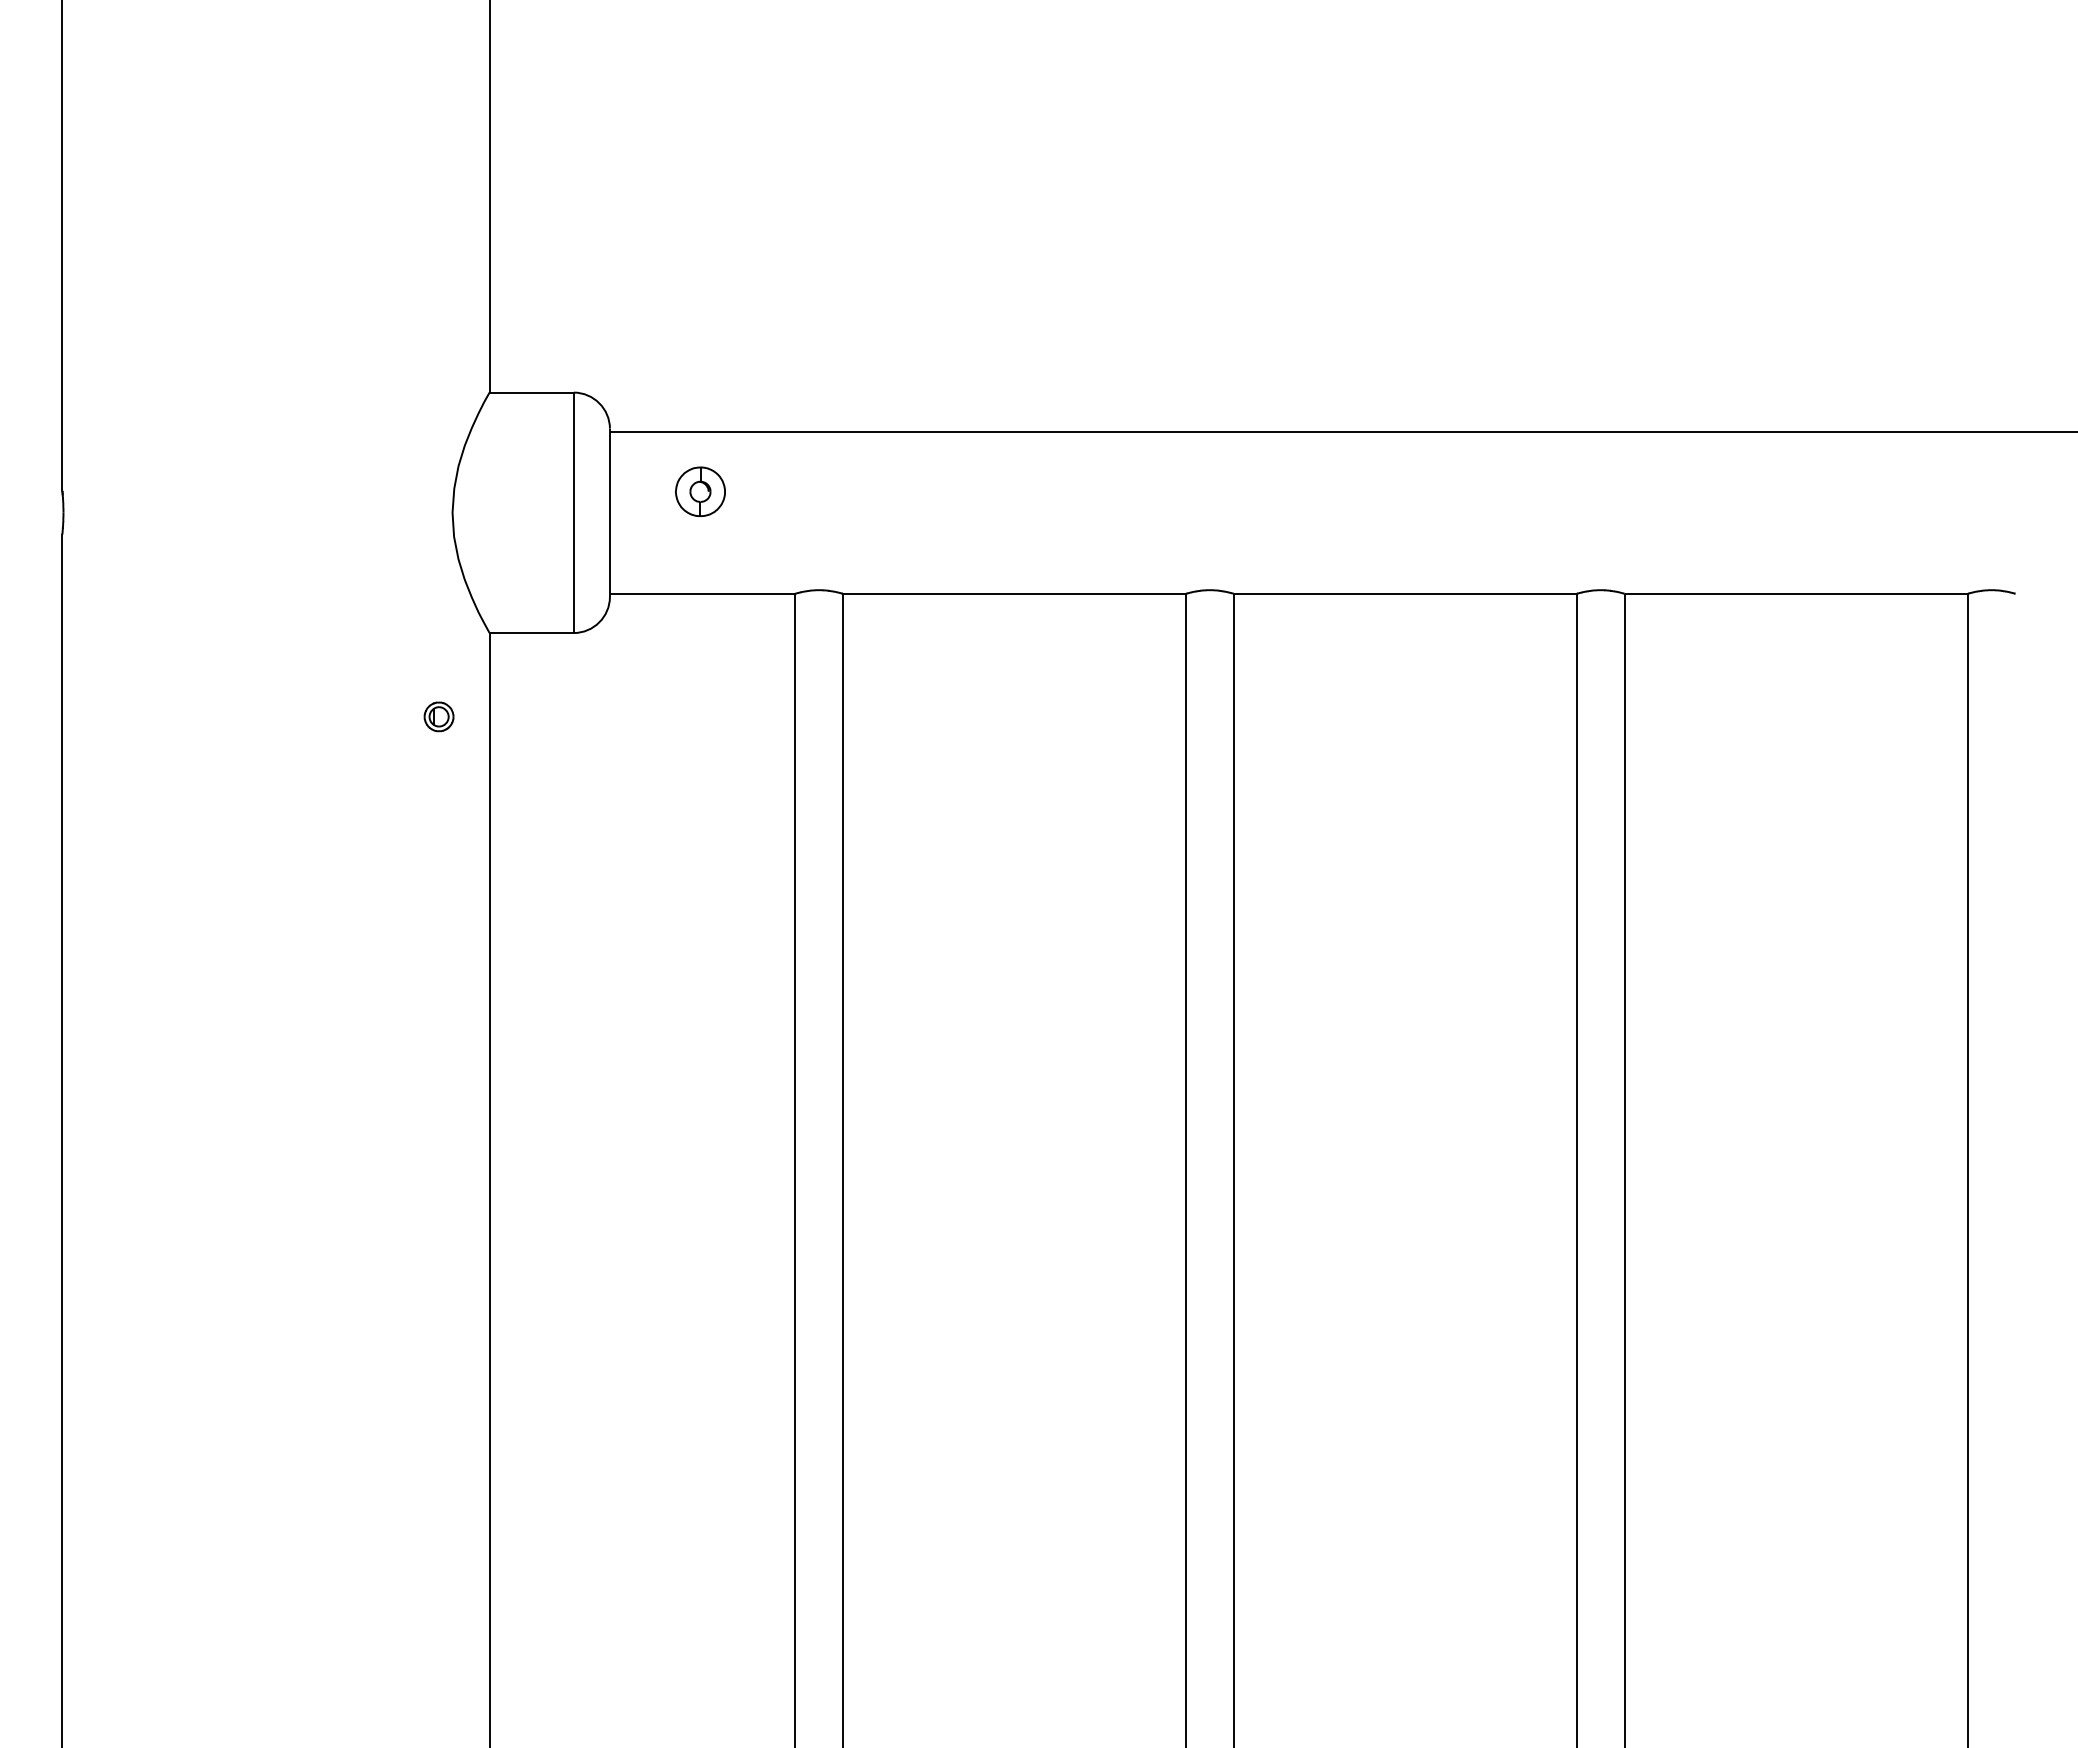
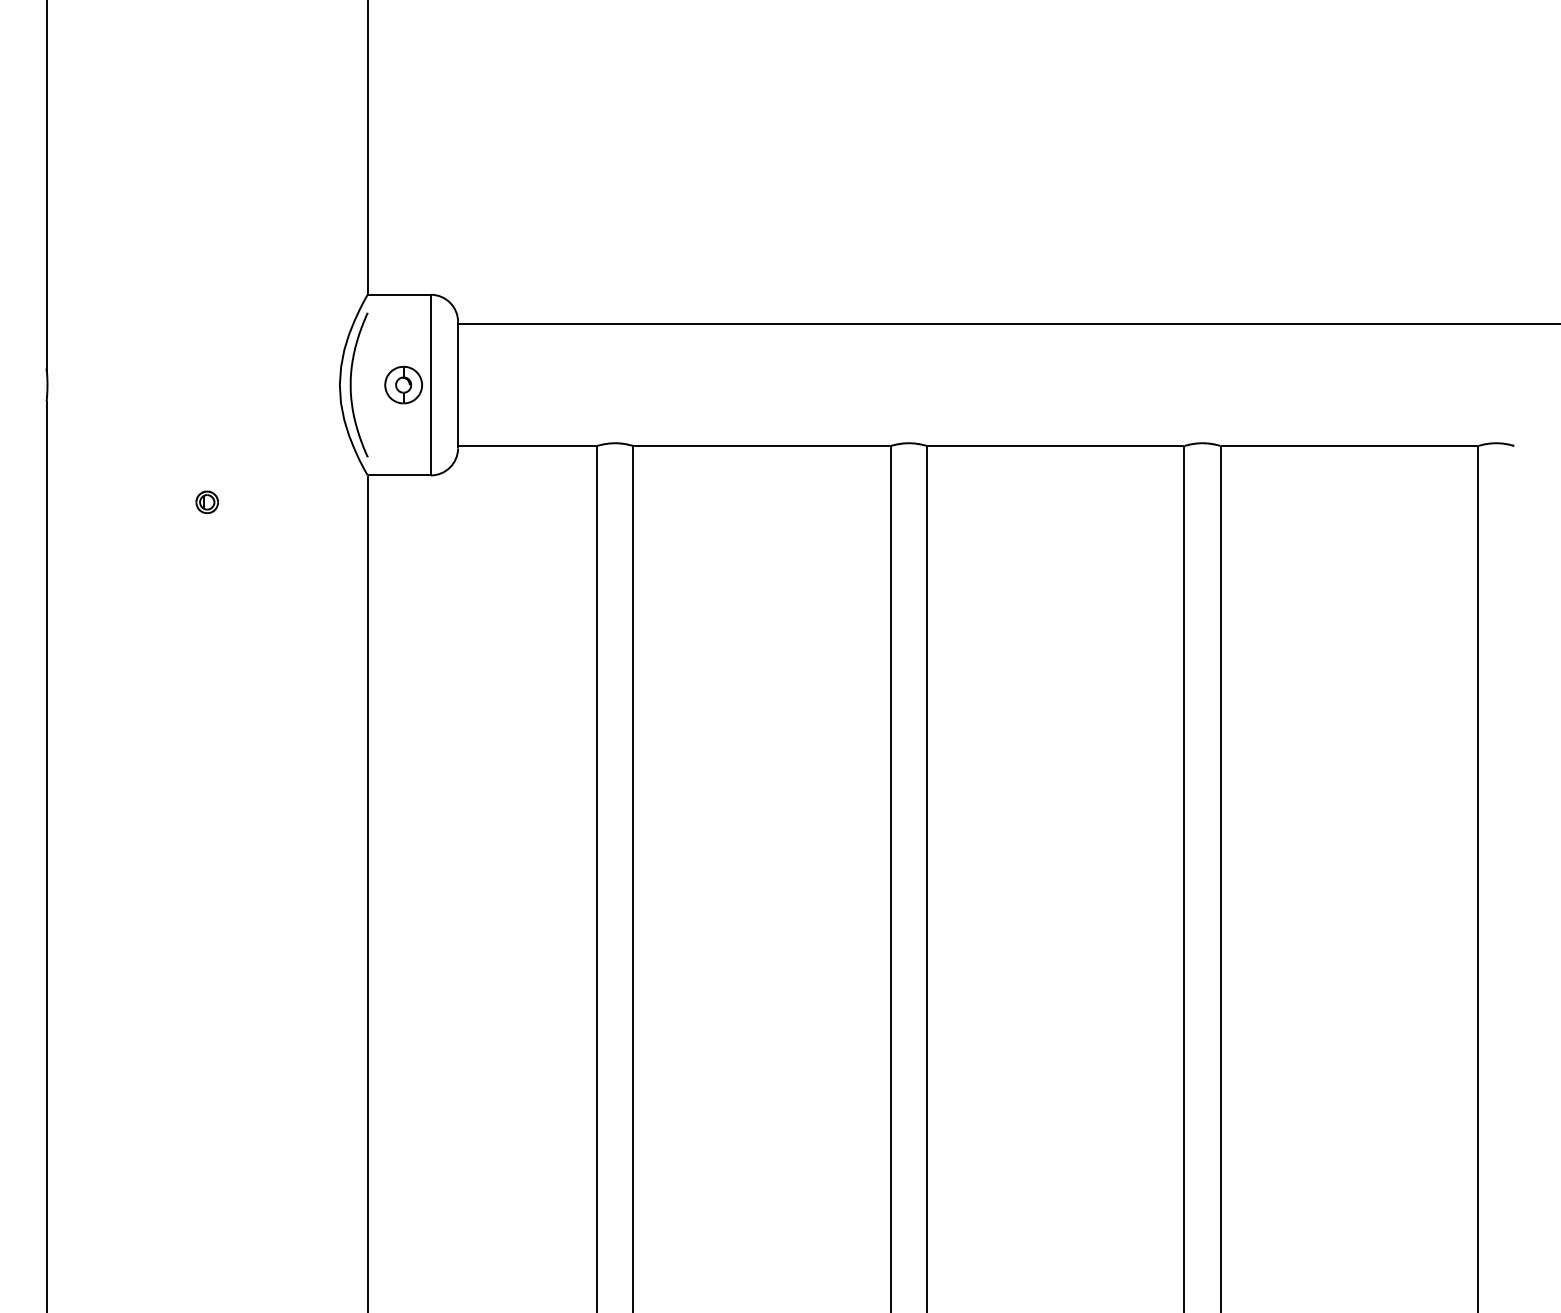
part: (700, 491) -> (403, 384), moved
part: (467, 512) -> (351, 384), added
part: (438, 716) -> (206, 502), moved

